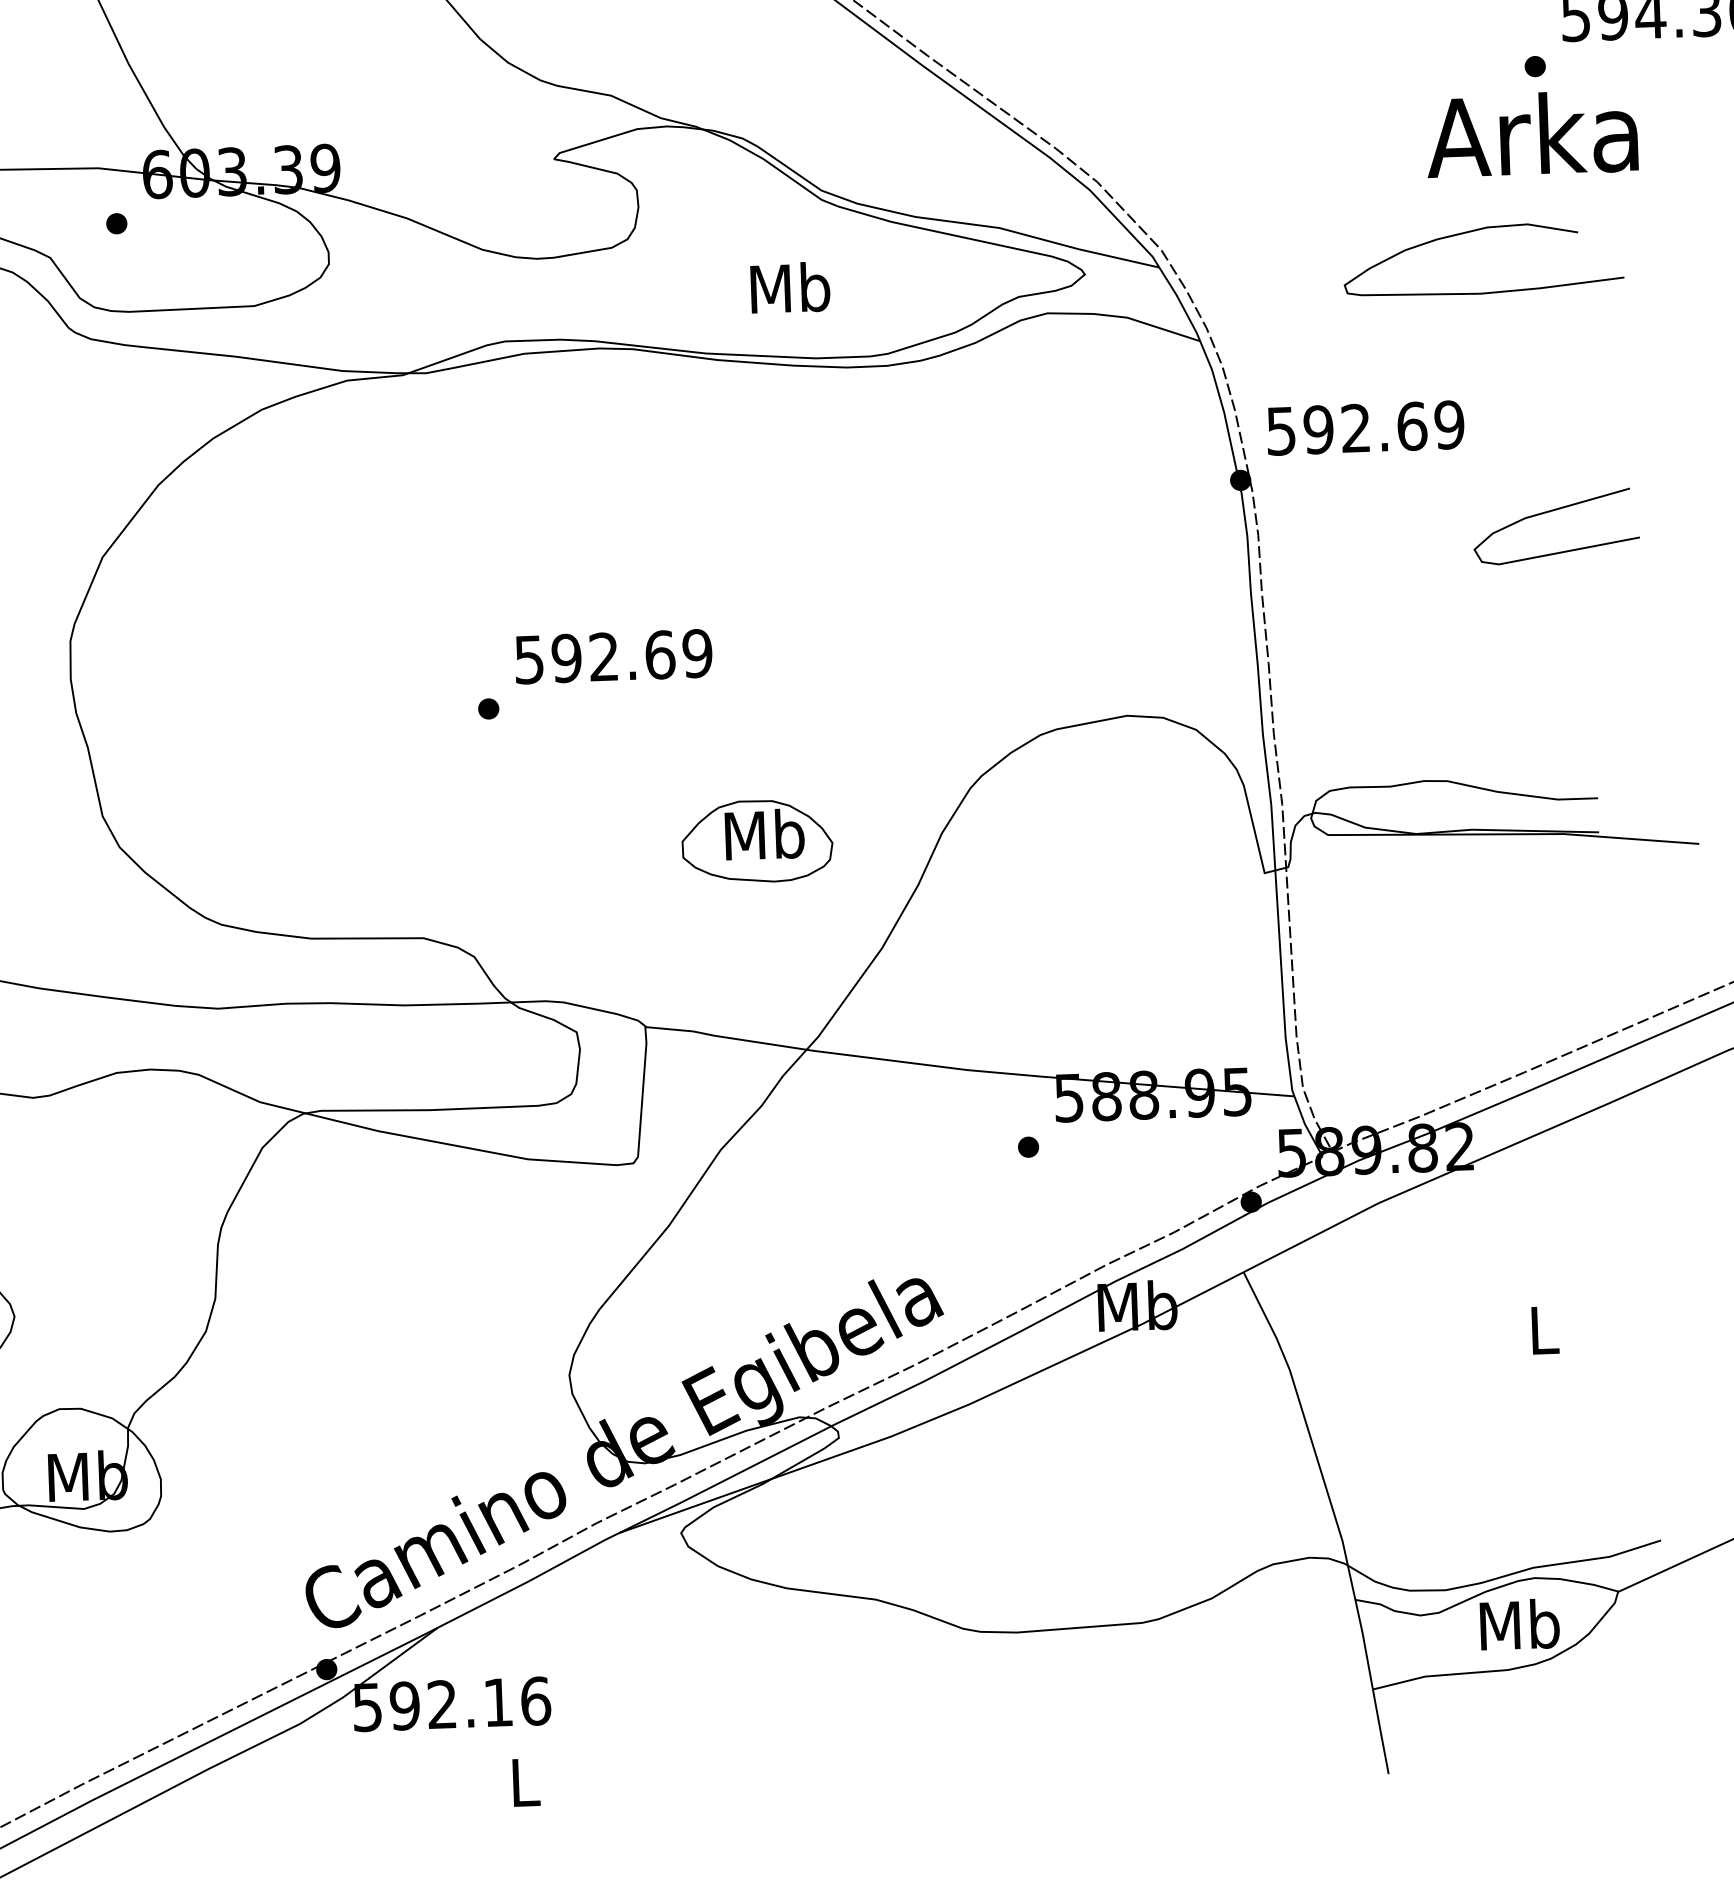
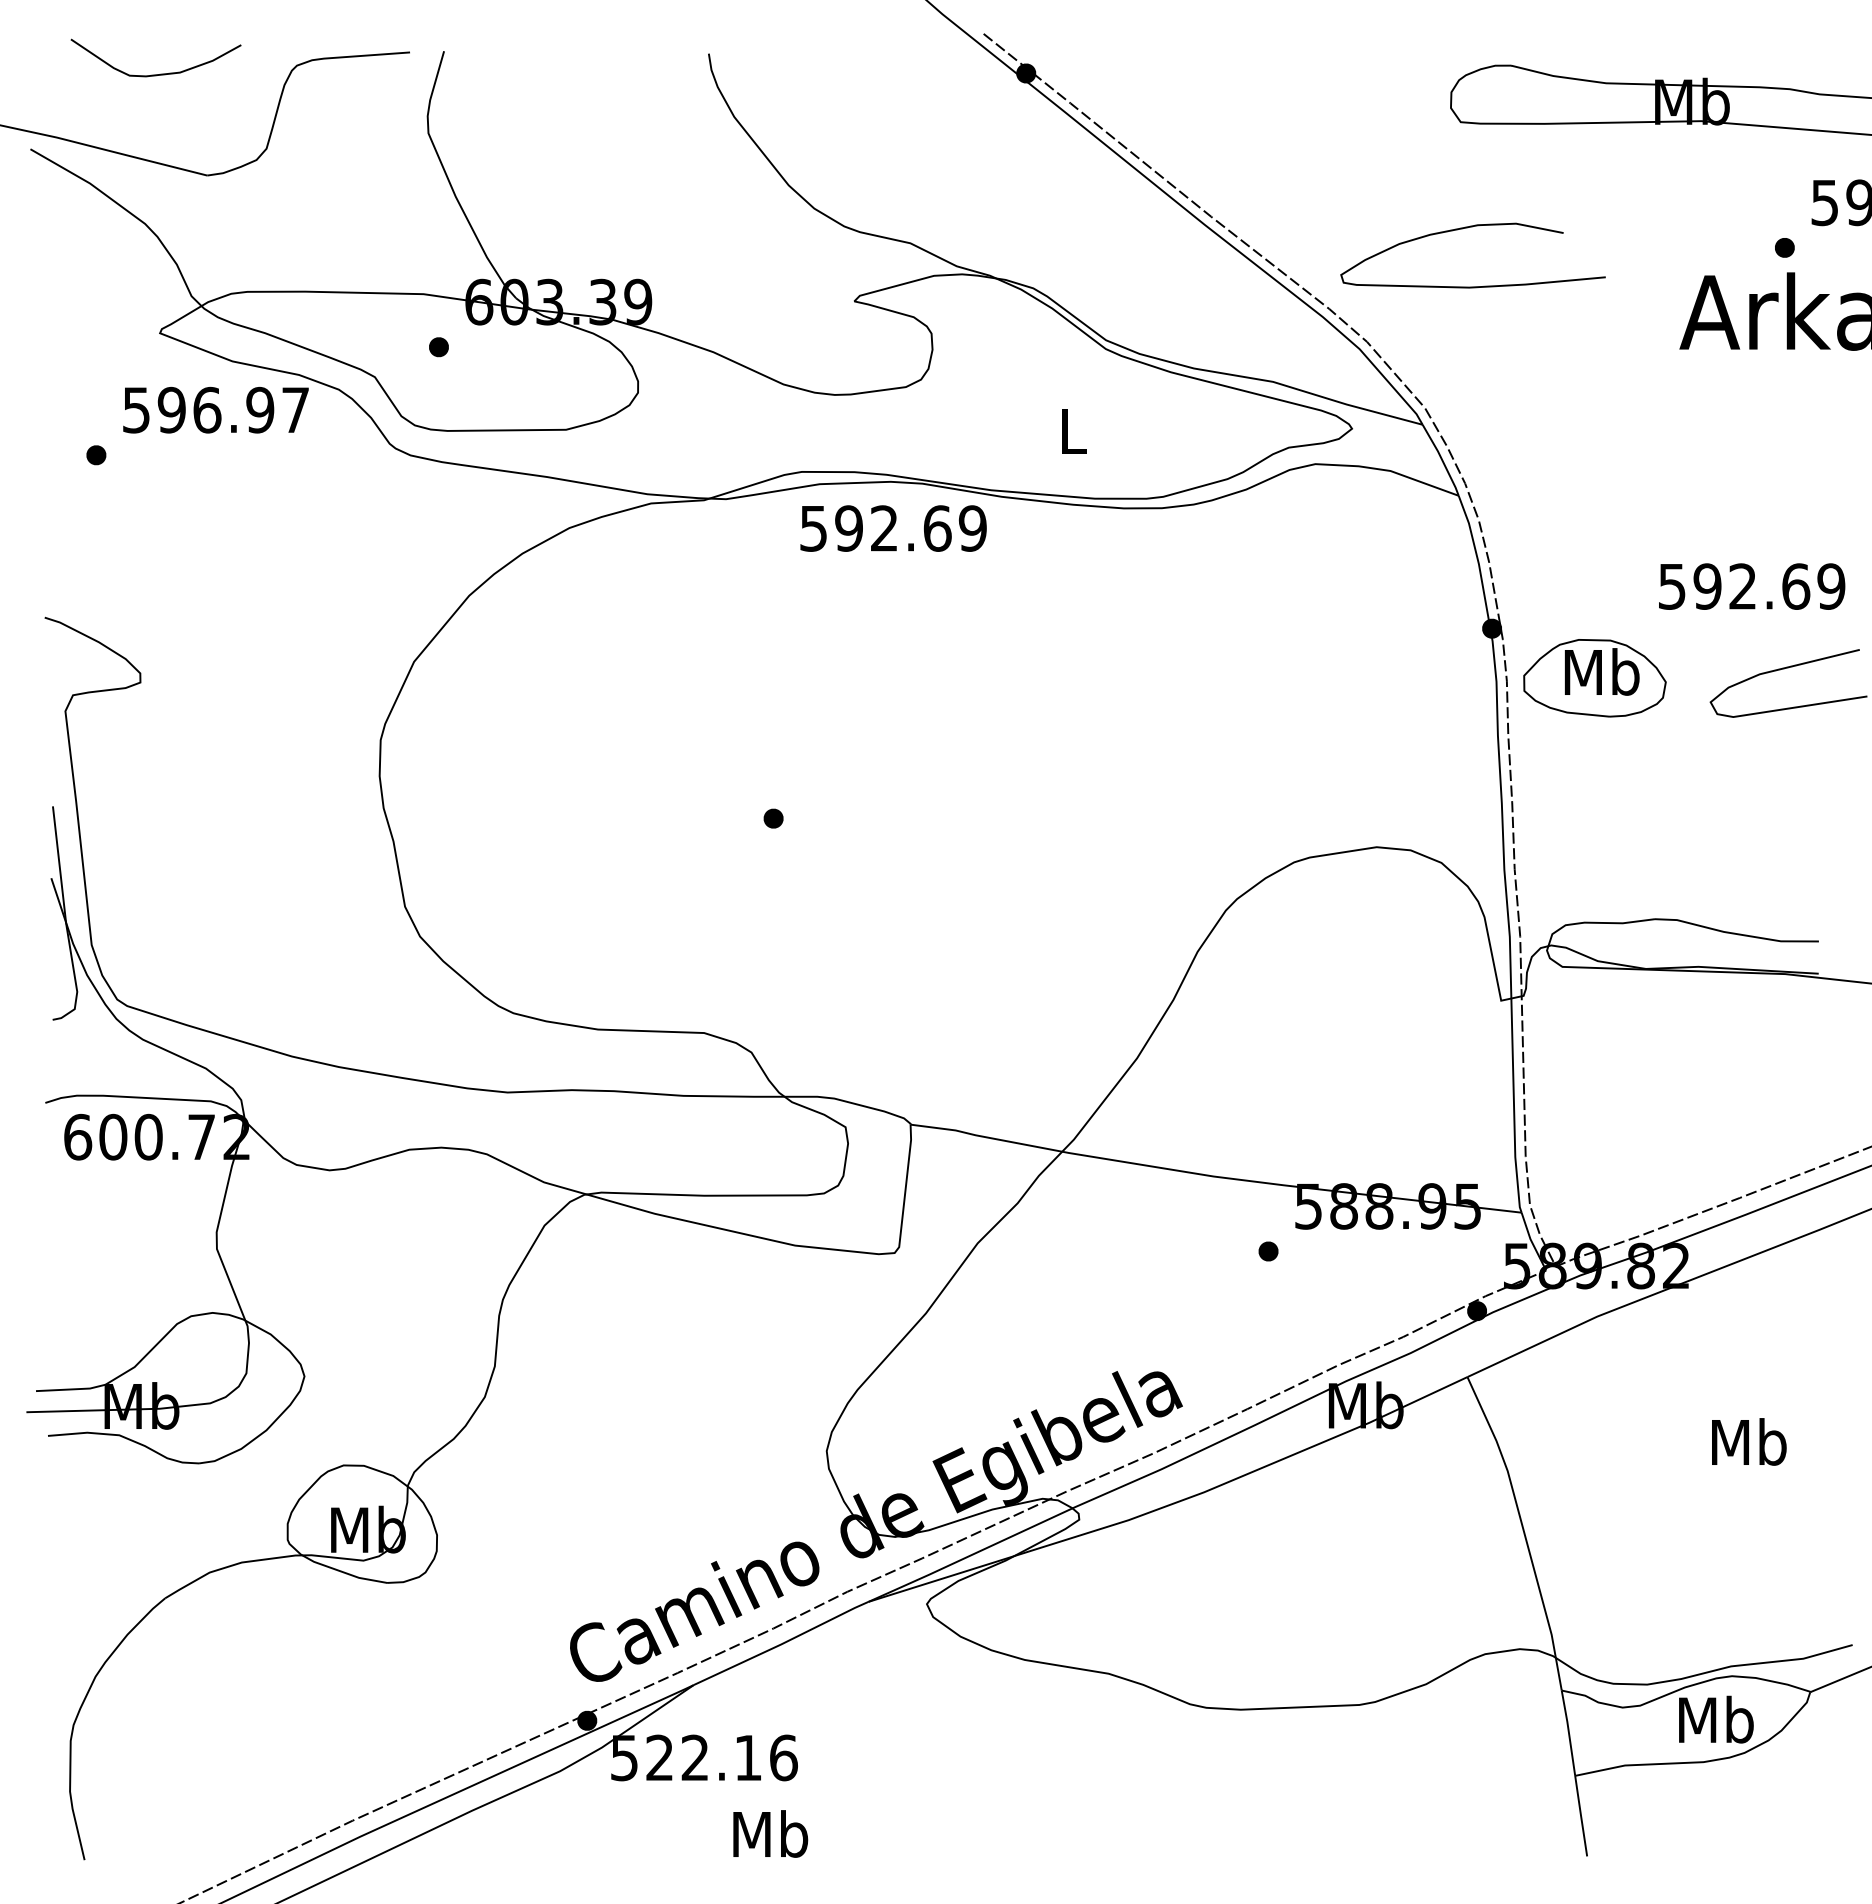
curve: (1476, 231) -> (1467, 228), moved
text: (790, 287) -> (1073, 430), Mb -> L
text: (1366, 427) -> (1752, 586), moved
text: (613, 656) -> (893, 528), moved
part: (756, 841) -> (1594, 678), moved
text: (1544, 1329) -> (1749, 1441), L -> Mb
text: (404, 1705) -> (659, 1757), 592.16 -> 522.16
text: (524, 1781) -> (770, 1833), L -> Mb

